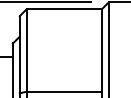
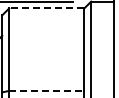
line: (64, 9) -> (47, 8), solid -> dashed
line: (64, 91) -> (47, 90), solid -> dashed

